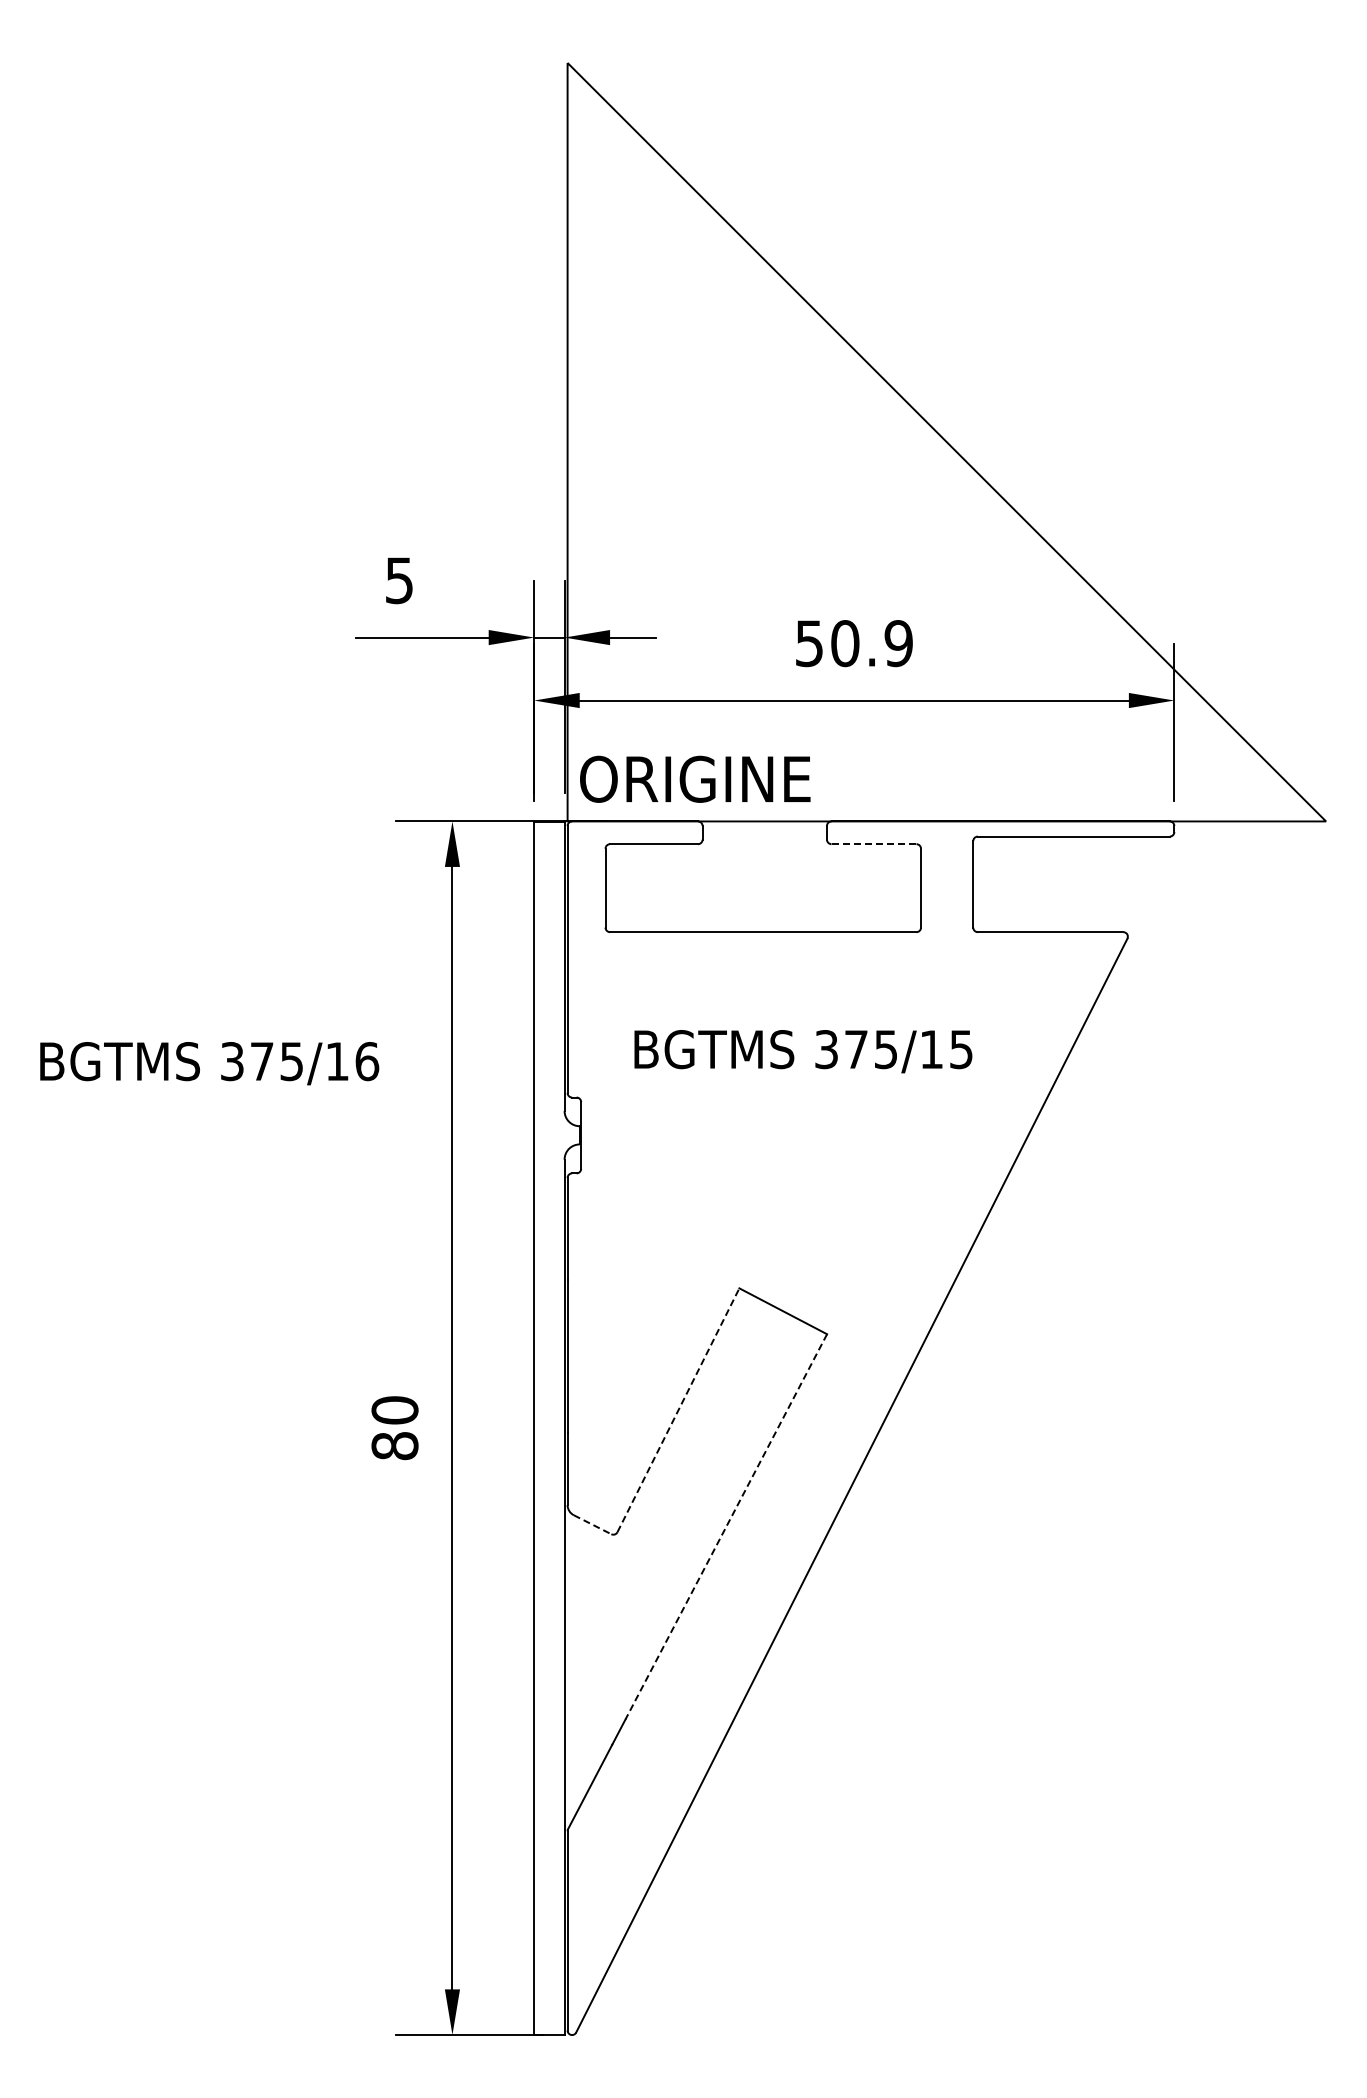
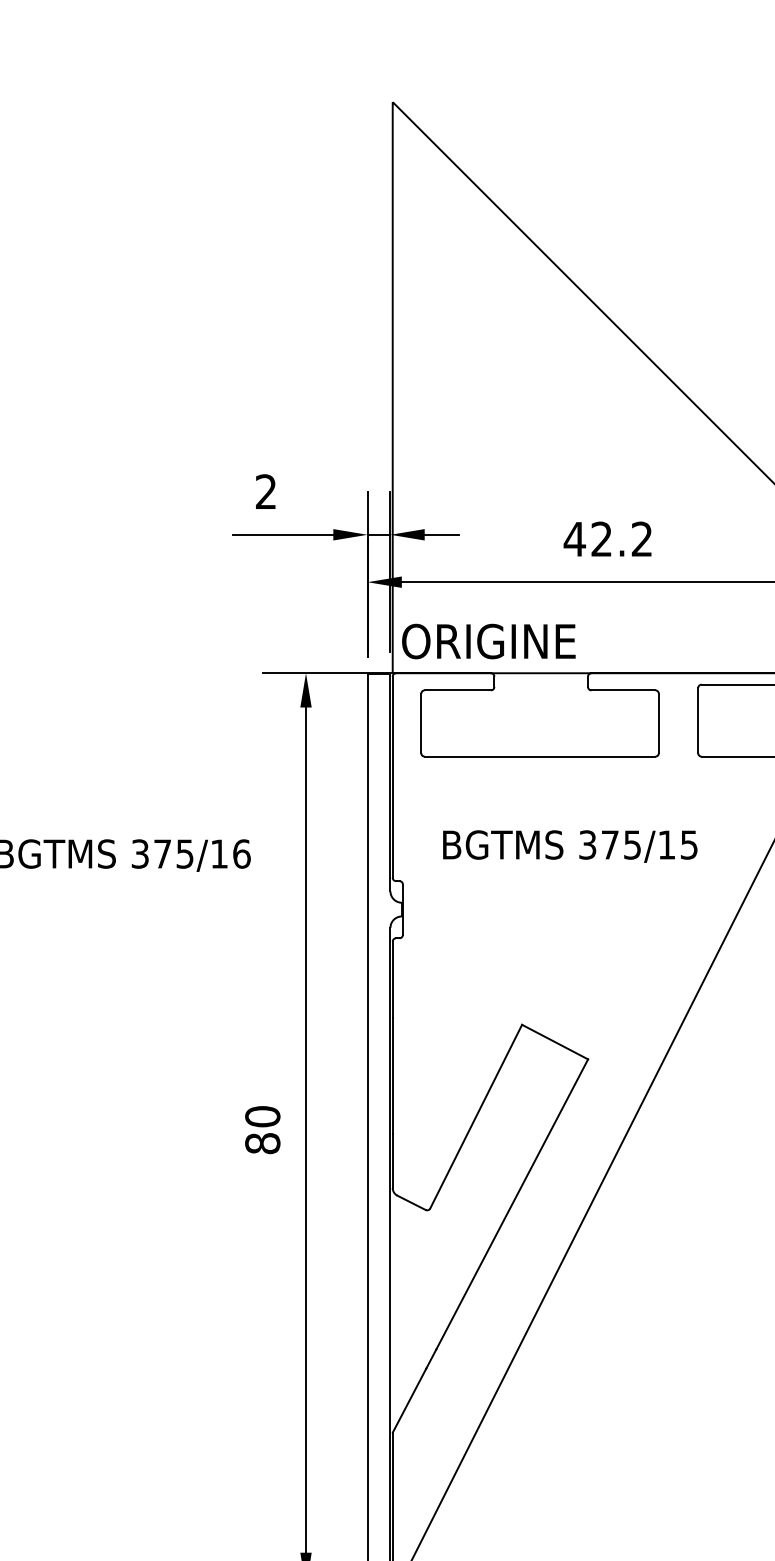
text: (399, 580) -> (266, 491), 5 -> 2
text: (853, 643) -> (608, 539), 50.9 -> 42.2
line: (874, 844) -> (623, 690), dashed -> solid
line: (678, 1409) -> (476, 1116), dashed -> solid
line: (593, 1524) -> (412, 1202), dashed -> solid
line: (726, 1527) -> (512, 1204), dashed -> solid

